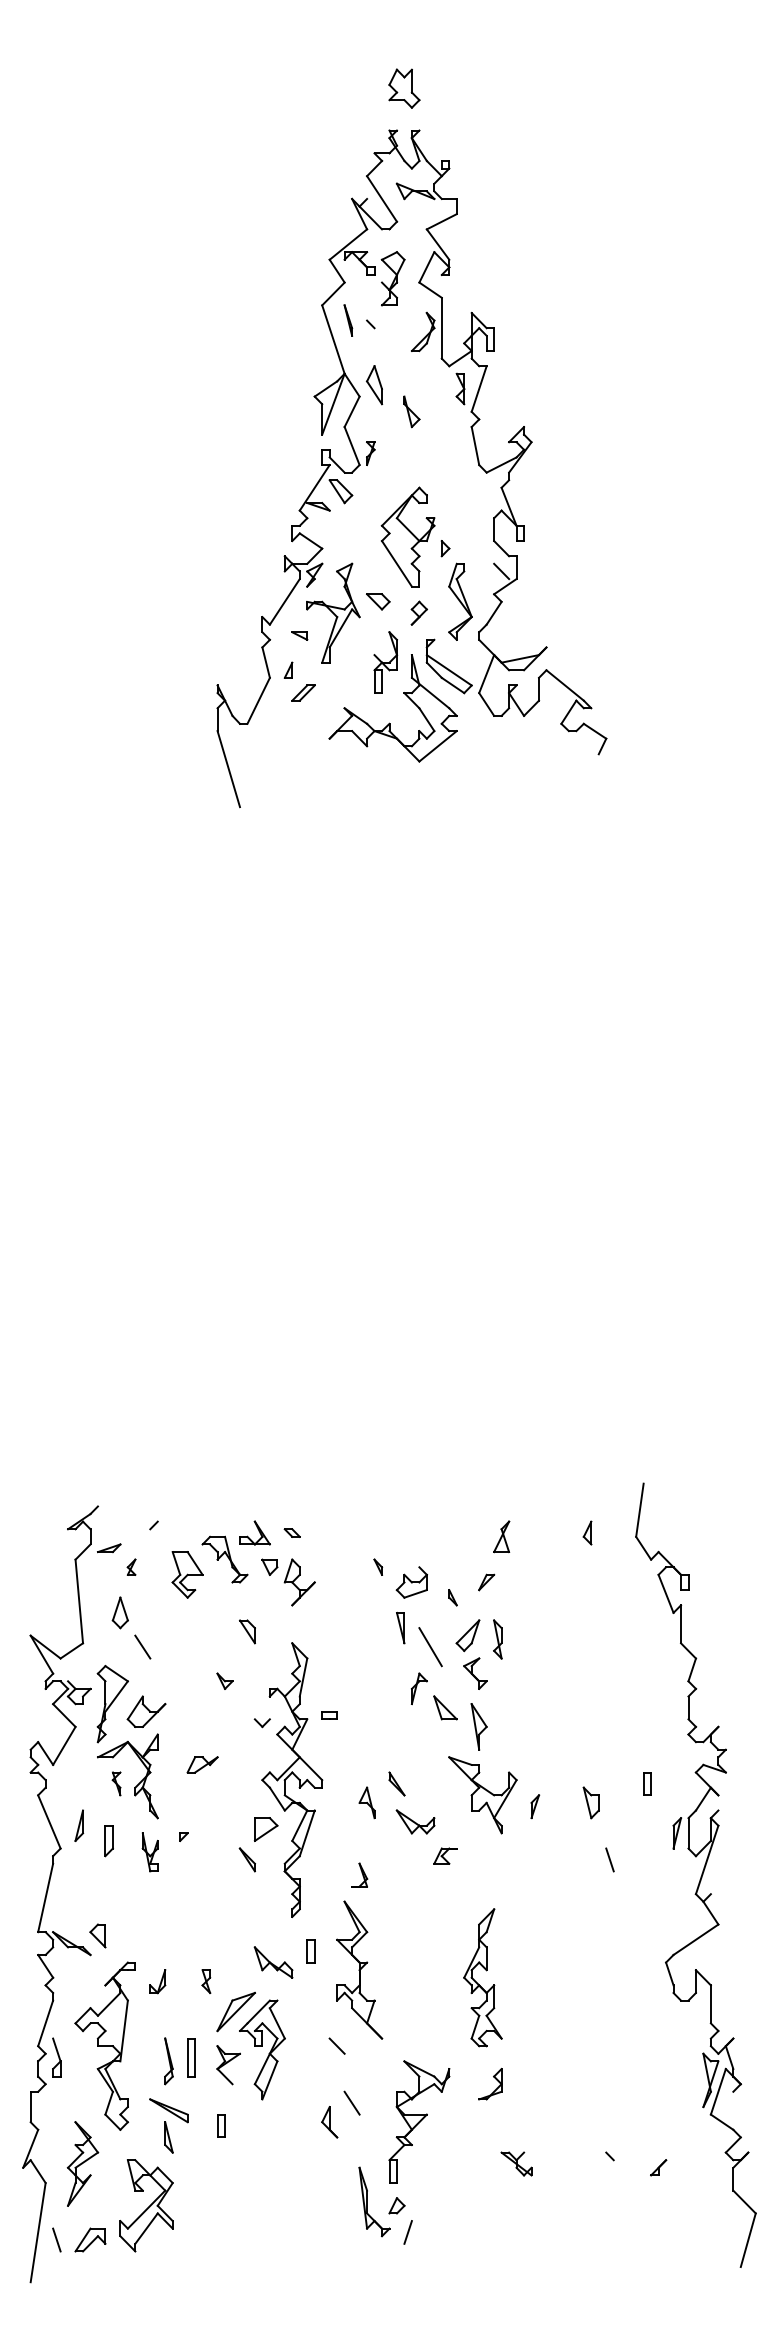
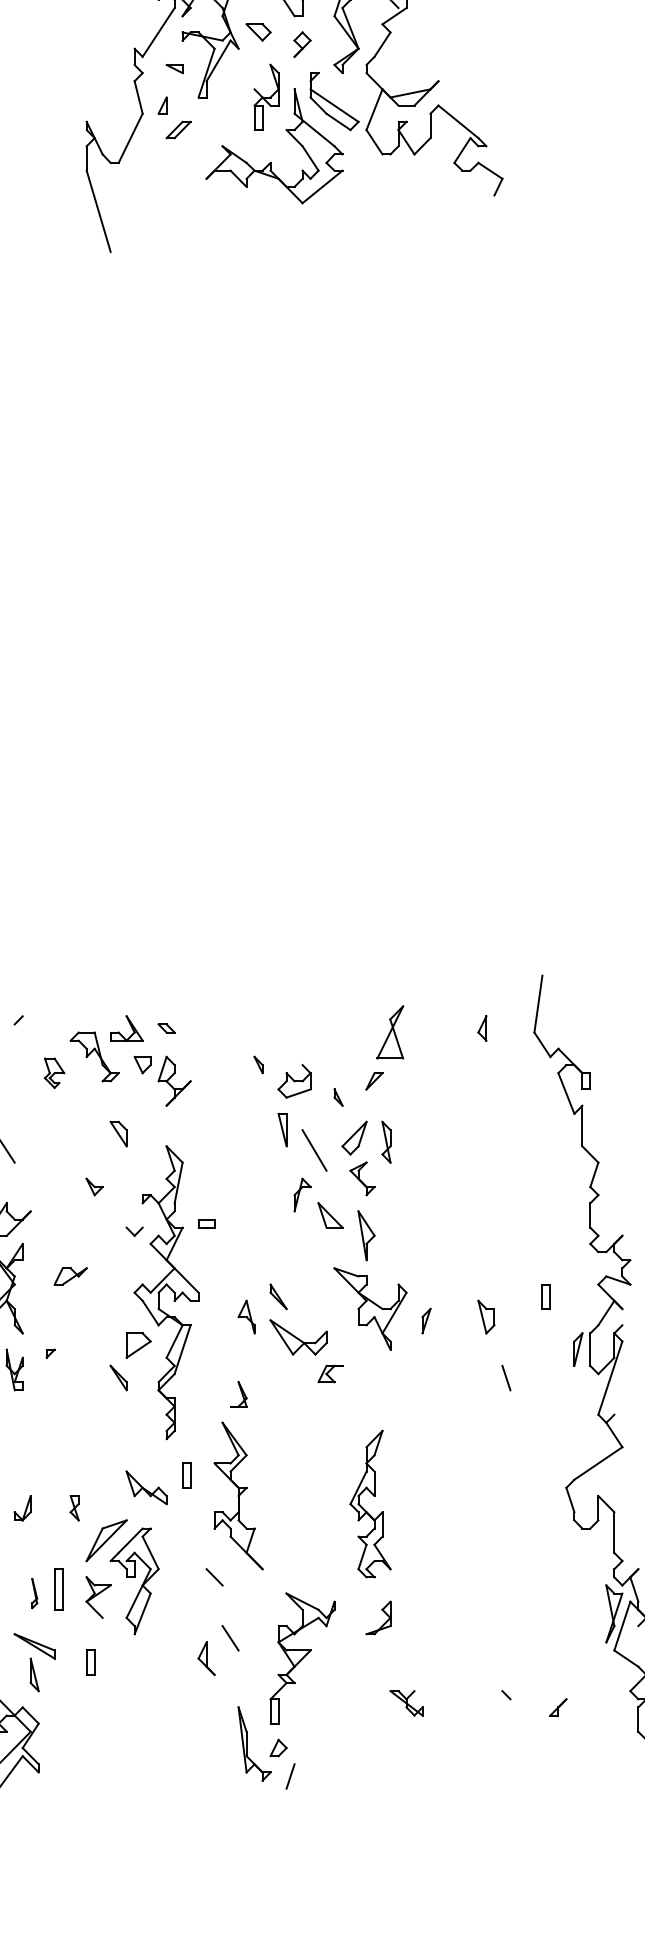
part: (501, 1536) -> (390, 1032), size x1.6
part: (187, 1574) -> (54, 1072), size x0.6
part: (415, 1821) -> (298, 1336), size x1.4
part: (168, 2061) -> (34, 1593), size x0.6

